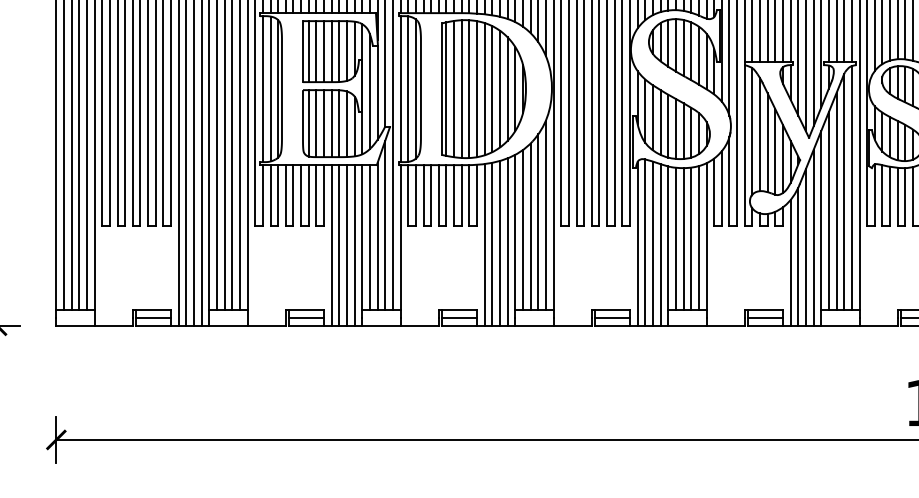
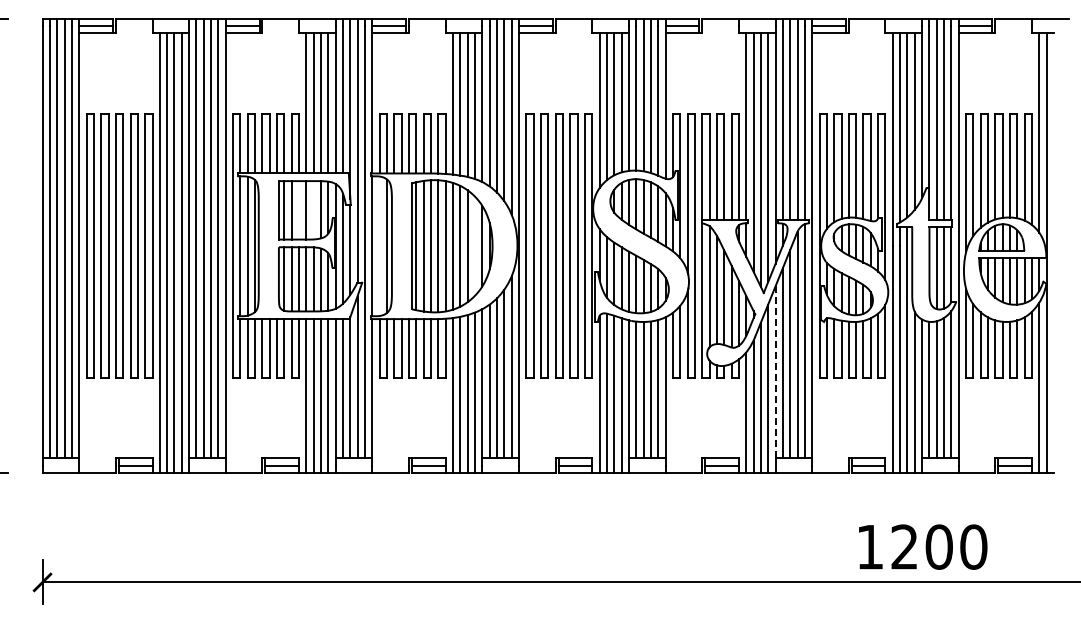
line: (324, 51) -> (299, 210), removed
line: (339, 51) -> (313, 210), removed
line: (508, 88) -> (475, 245), removed
line: (407, 89) -> (379, 246), removed
line: (821, 220) -> (775, 372), solid -> dashed

